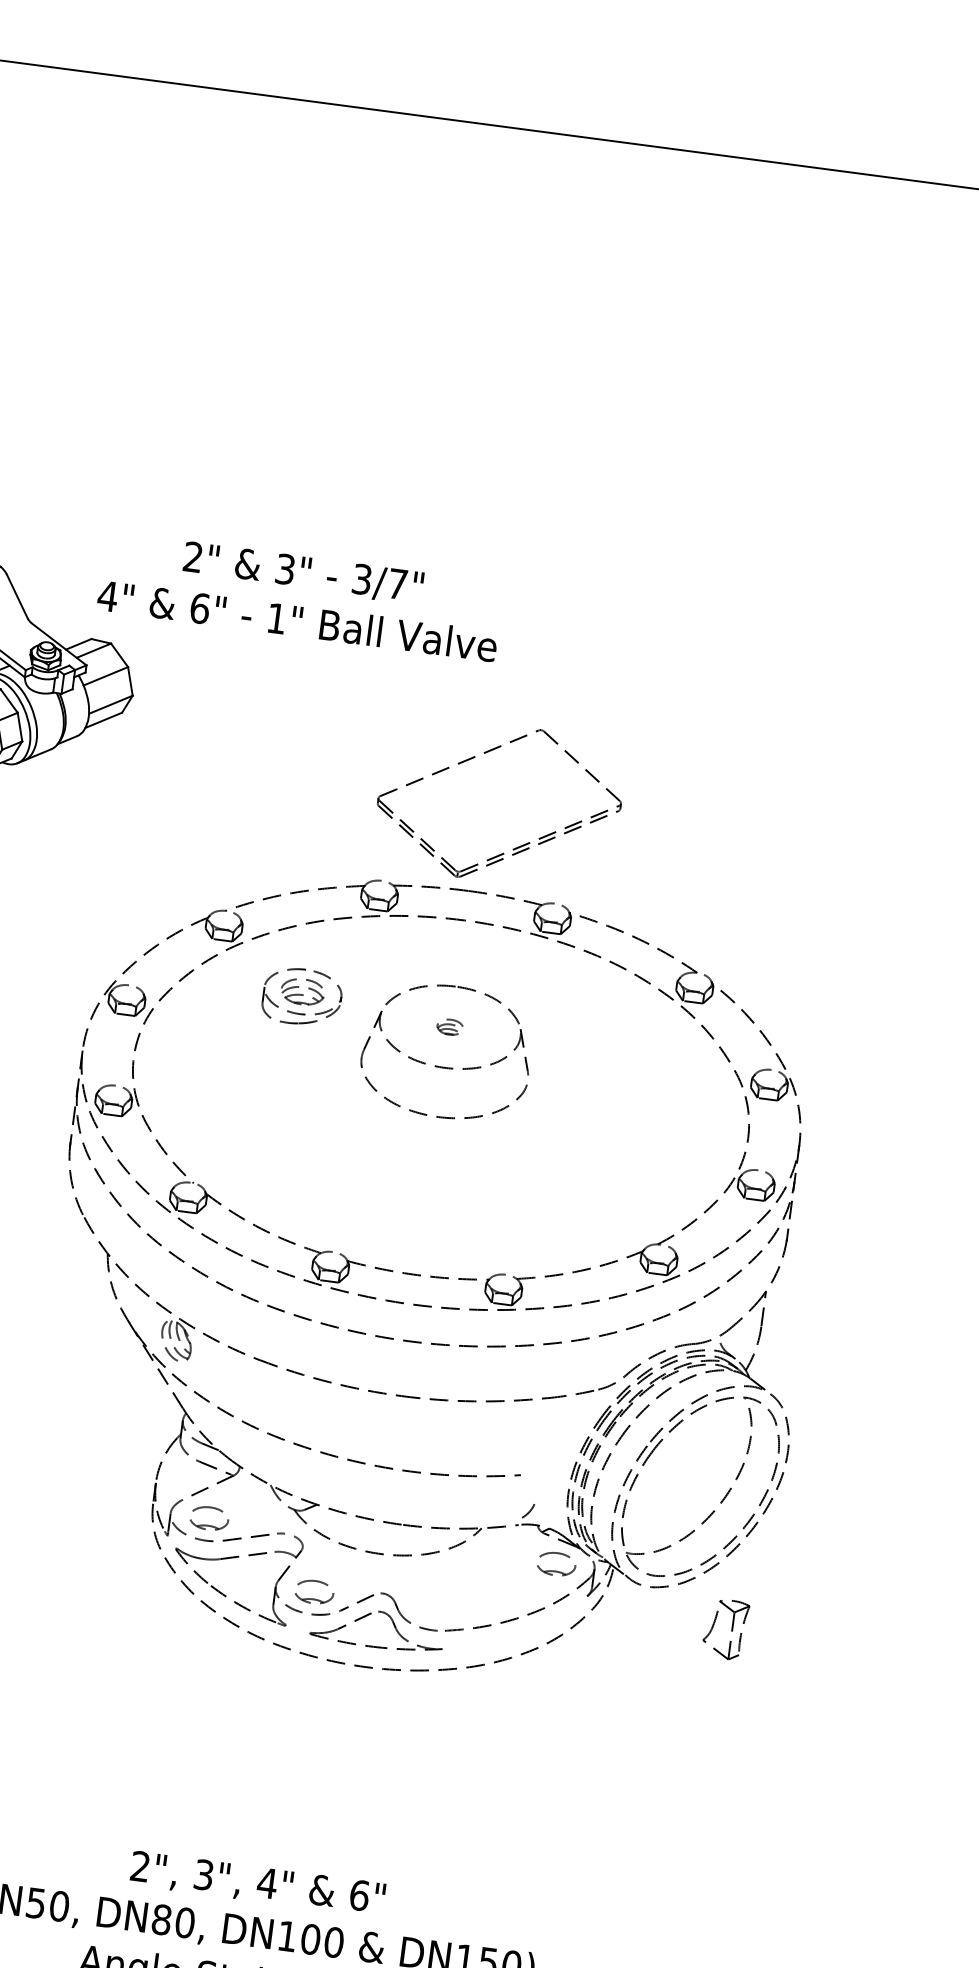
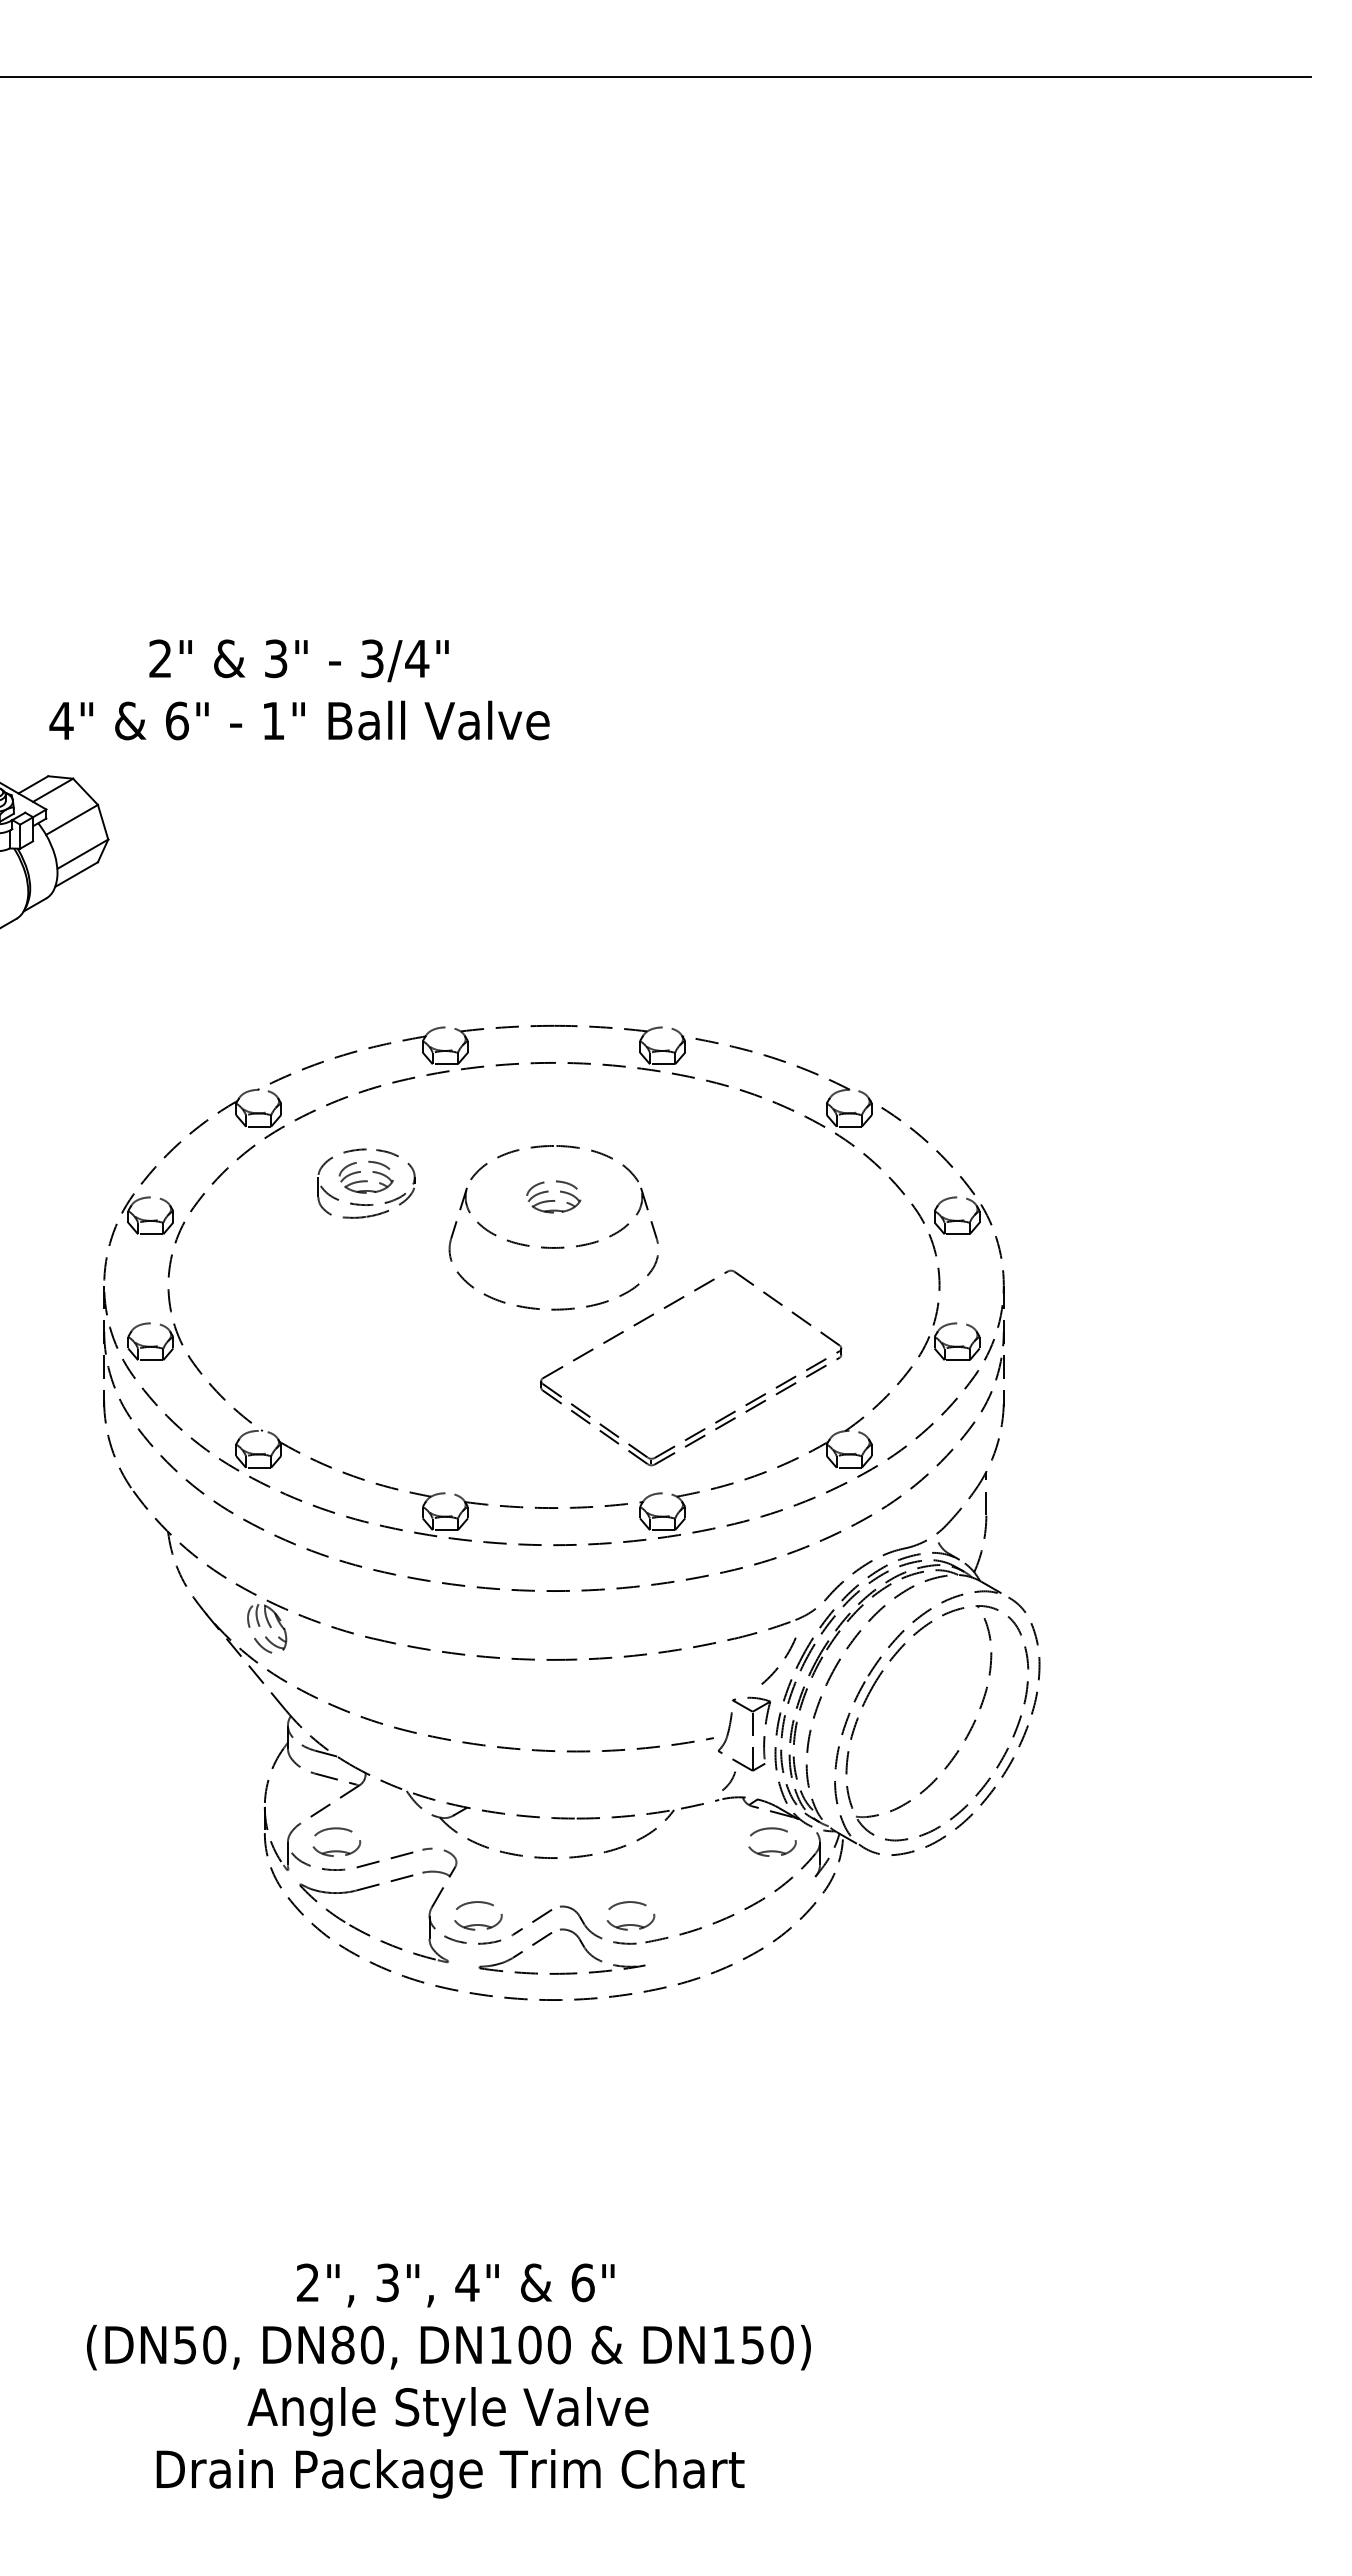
text: (398, 583) -> (417, 658), 3/7"^J4" -> 3/4"^J4"
part: (517, 846) -> (720, 1418), moved
part: (449, 1026) -> (553, 1196), size x1.67
arc: (585, 1418) -> (784, 1657), added
part: (434, 1614) -> (630, 1924), added
part: (732, 1629) -> (752, 1733), moved

